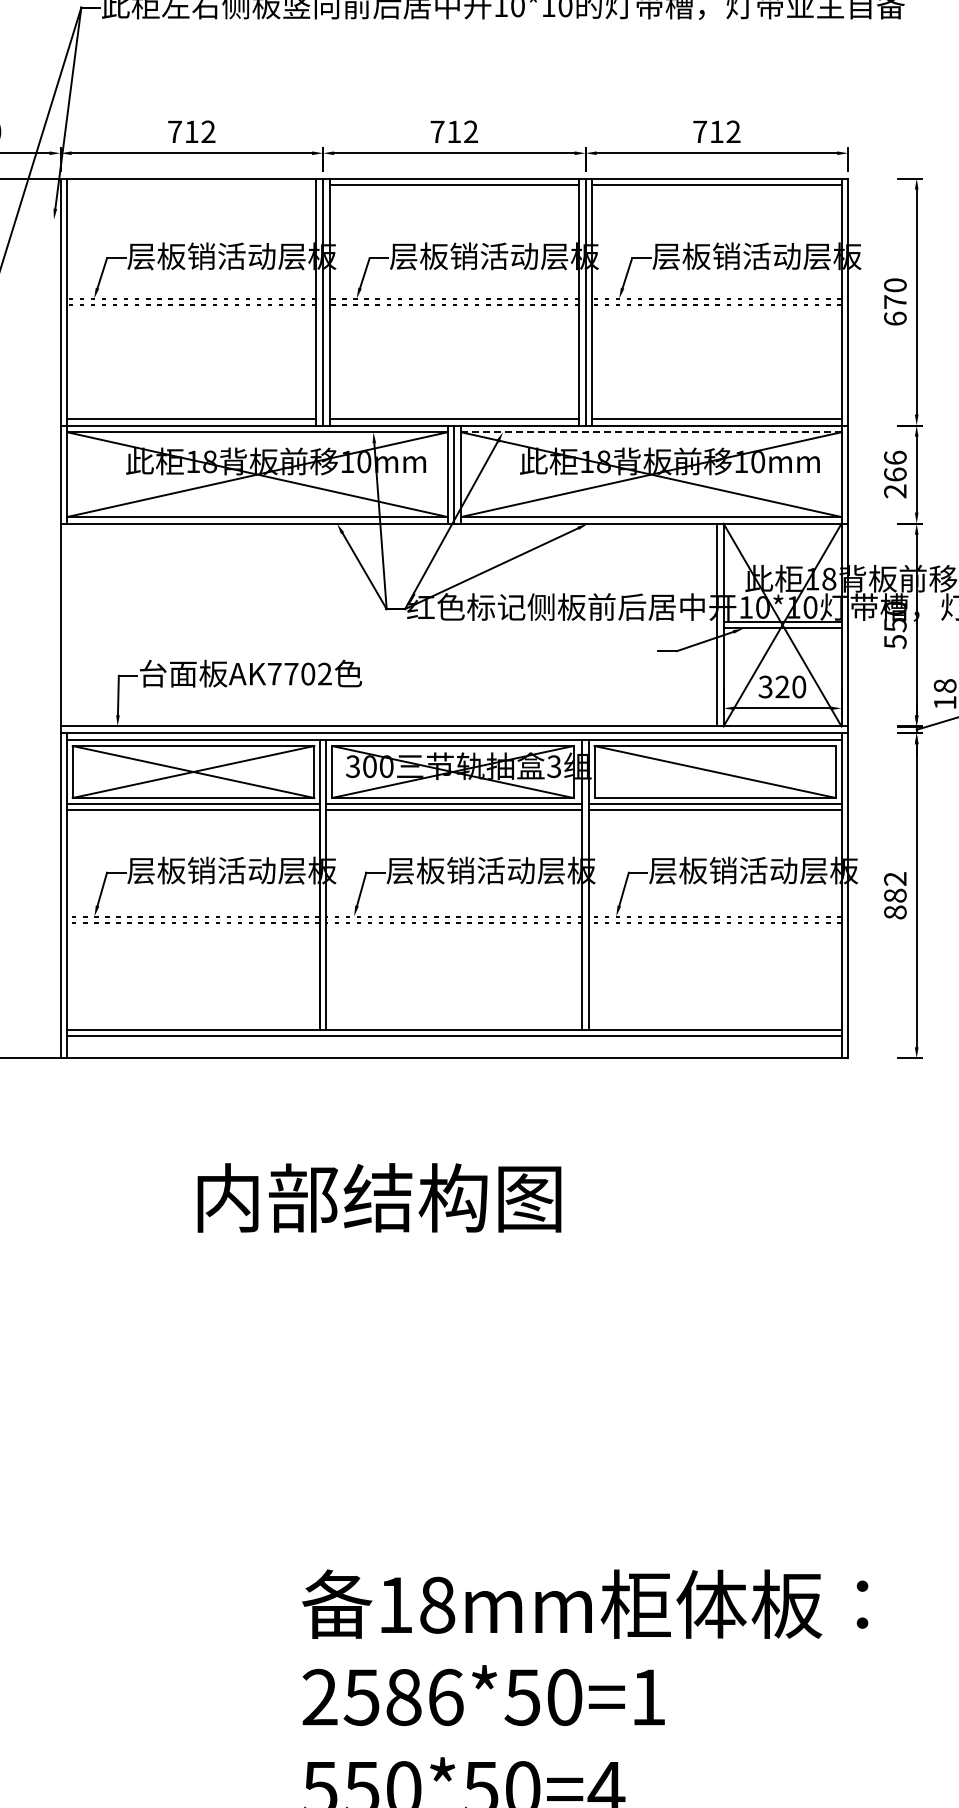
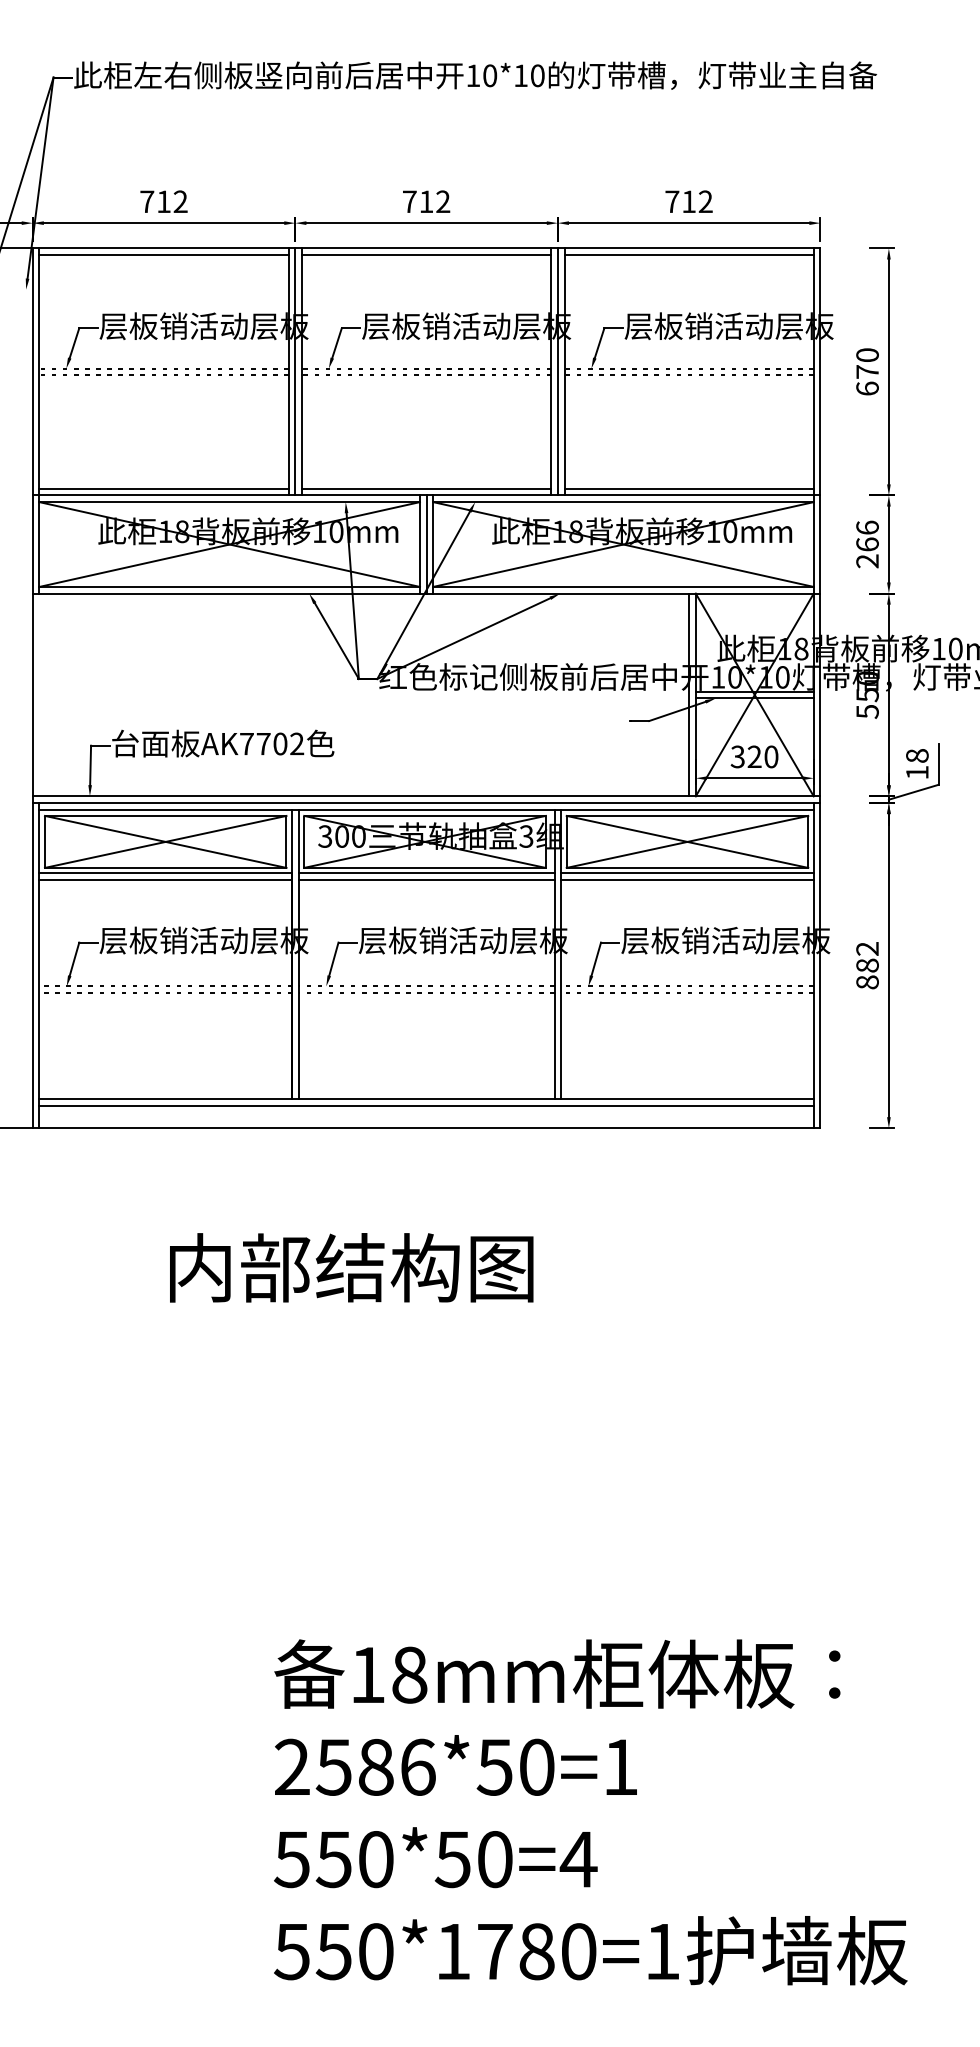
line: (191, 185) -> (163, 255), added
line: (652, 432) -> (624, 502), dashed -> solid
line: (715, 771) -> (687, 841), added

